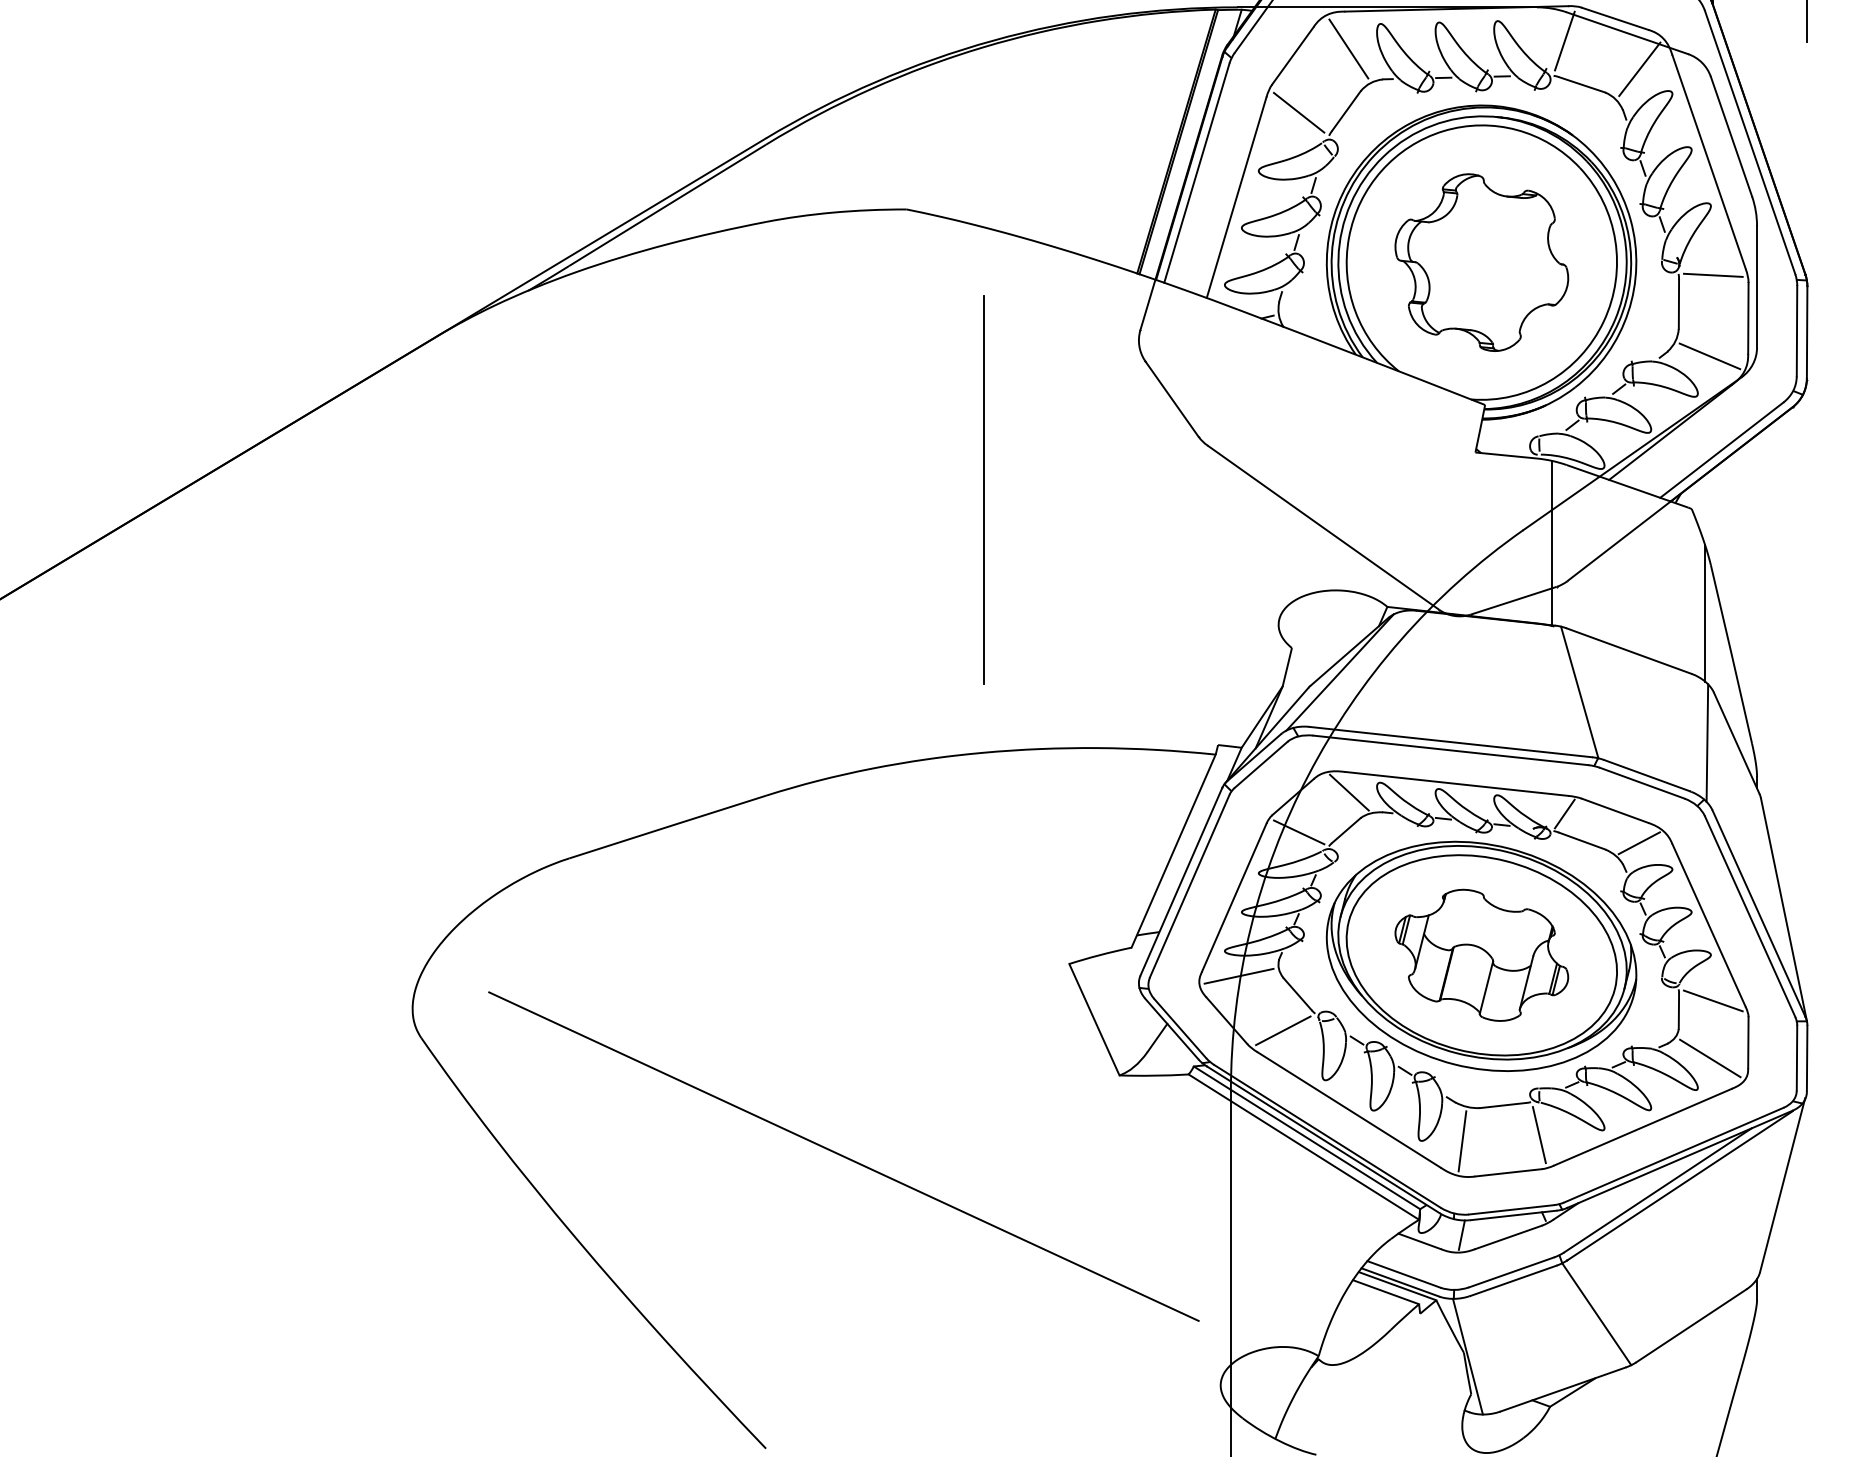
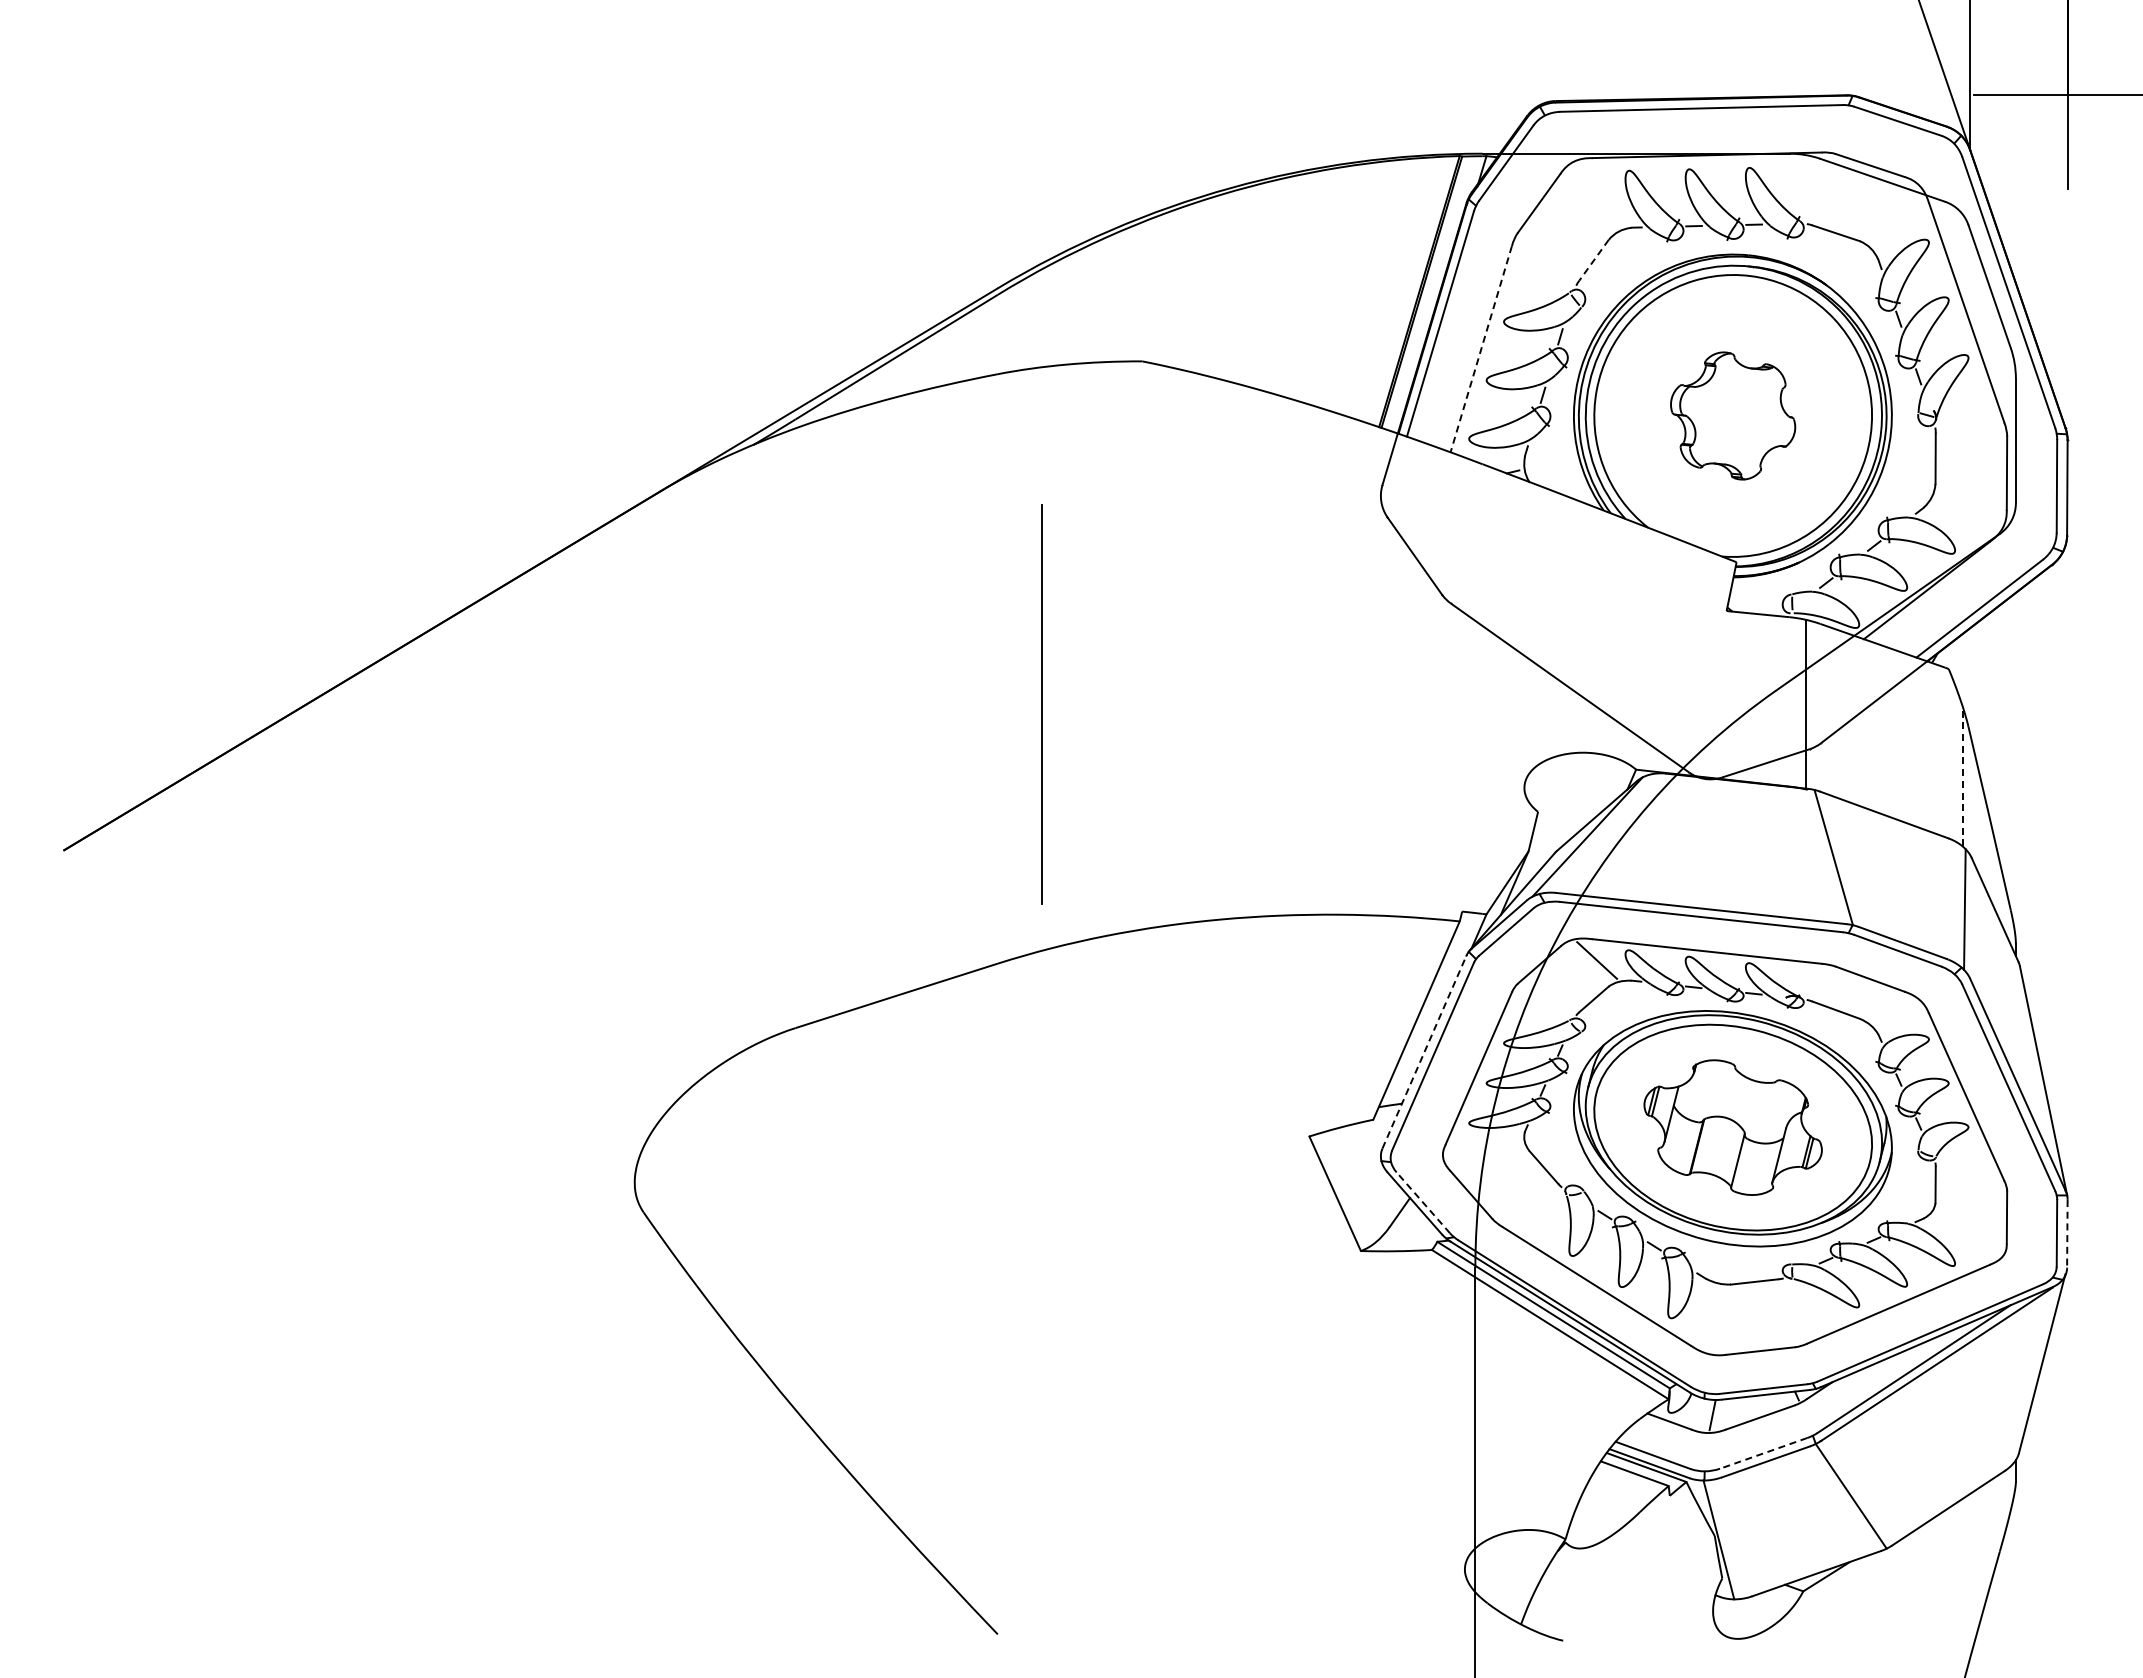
line: (1564, 41) -> (1818, 188), removed
line: (1348, 48) -> (1596, 196), removed
line: (1639, 68) -> (1895, 216), removed
line: (1345, 111) -> (1593, 260), solid -> dashed
line: (1299, 112) -> (1545, 261), removed
line: (1236, 197) -> (1481, 349), solid -> dashed
part: (1481, 262) -> (1732, 415), size x0.7
line: (1712, 274) -> (1970, 428), removed
line: (1709, 356) -> (1967, 512), removed
line: (983, 489) -> (1041, 704), moved
line: (1705, 612) -> (1962, 775), solid -> dashed
line: (1564, 814) -> (1818, 982), removed
line: (1299, 832) -> (1545, 1001), removed
line: (1638, 843) -> (1894, 1012), removed
line: (1181, 881) -> (1424, 1051), solid -> dashed
line: (1238, 975) -> (1483, 1148), removed
line: (1712, 1000) -> (1970, 1174), removed
line: (1179, 1028) -> (1422, 1202), solid -> dashed
line: (1283, 1030) -> (1529, 1204), removed
line: (1709, 1058) -> (1967, 1233), removed
line: (1807, 1058) -> (2067, 1233), solid -> dashed
line: (1538, 1135) -> (1791, 1312), removed
line: (1462, 1141) -> (1713, 1318), removed
line: (843, 1156) -> (1077, 1334), removed
line: (1511, 1272) -> (1763, 1453), solid -> dashed

